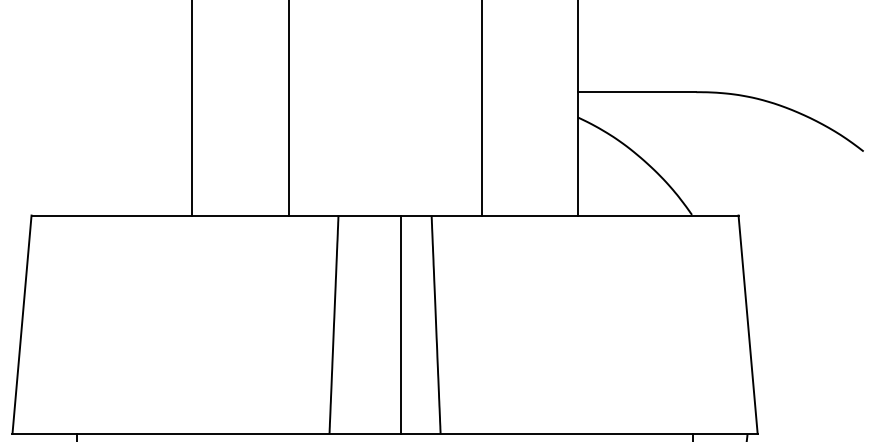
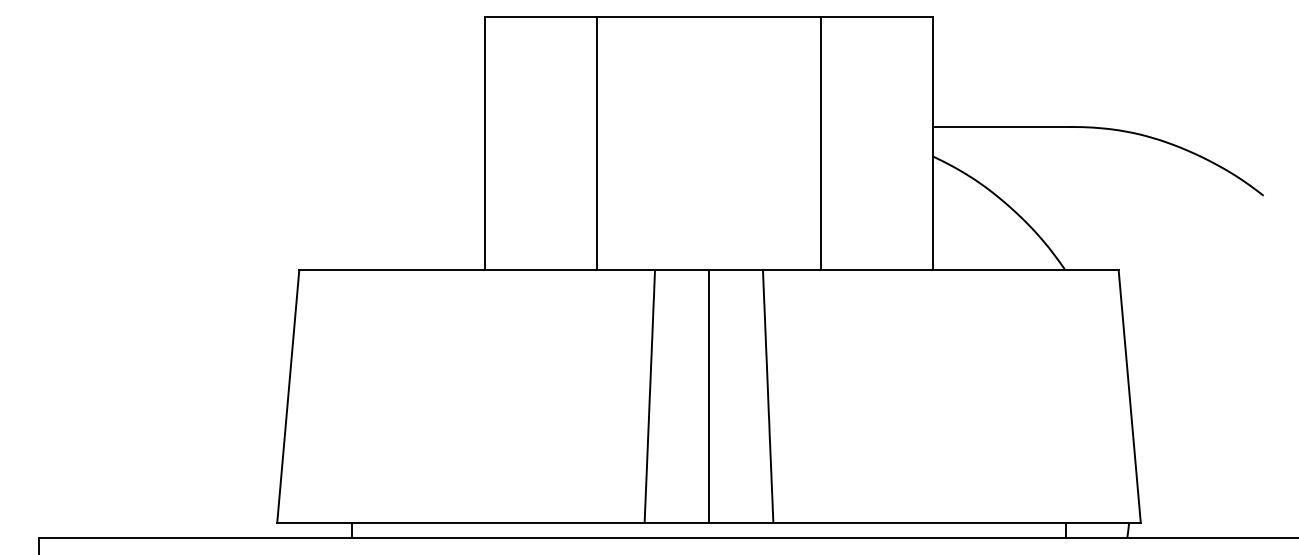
line: (400, 324) -> (708, 396), moved

